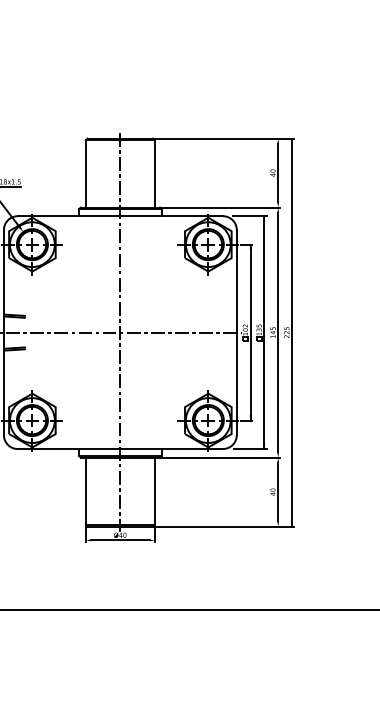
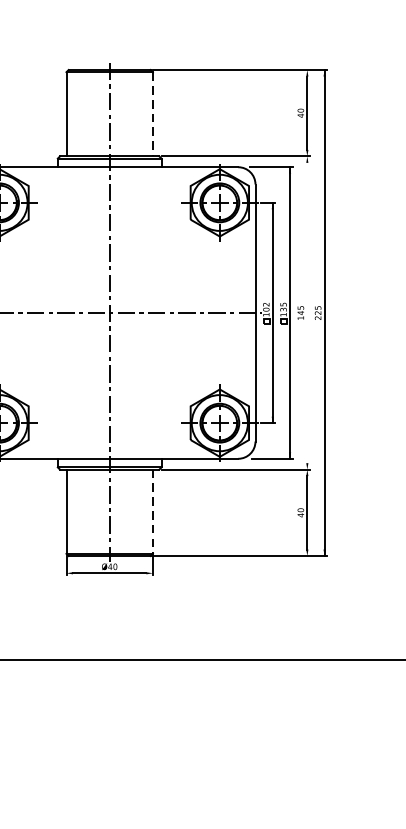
line: (154, 173) -> (152, 113), solid -> dashed
line: (278, 332) -> (307, 312), removed
line: (154, 491) -> (152, 511), solid -> dashed

